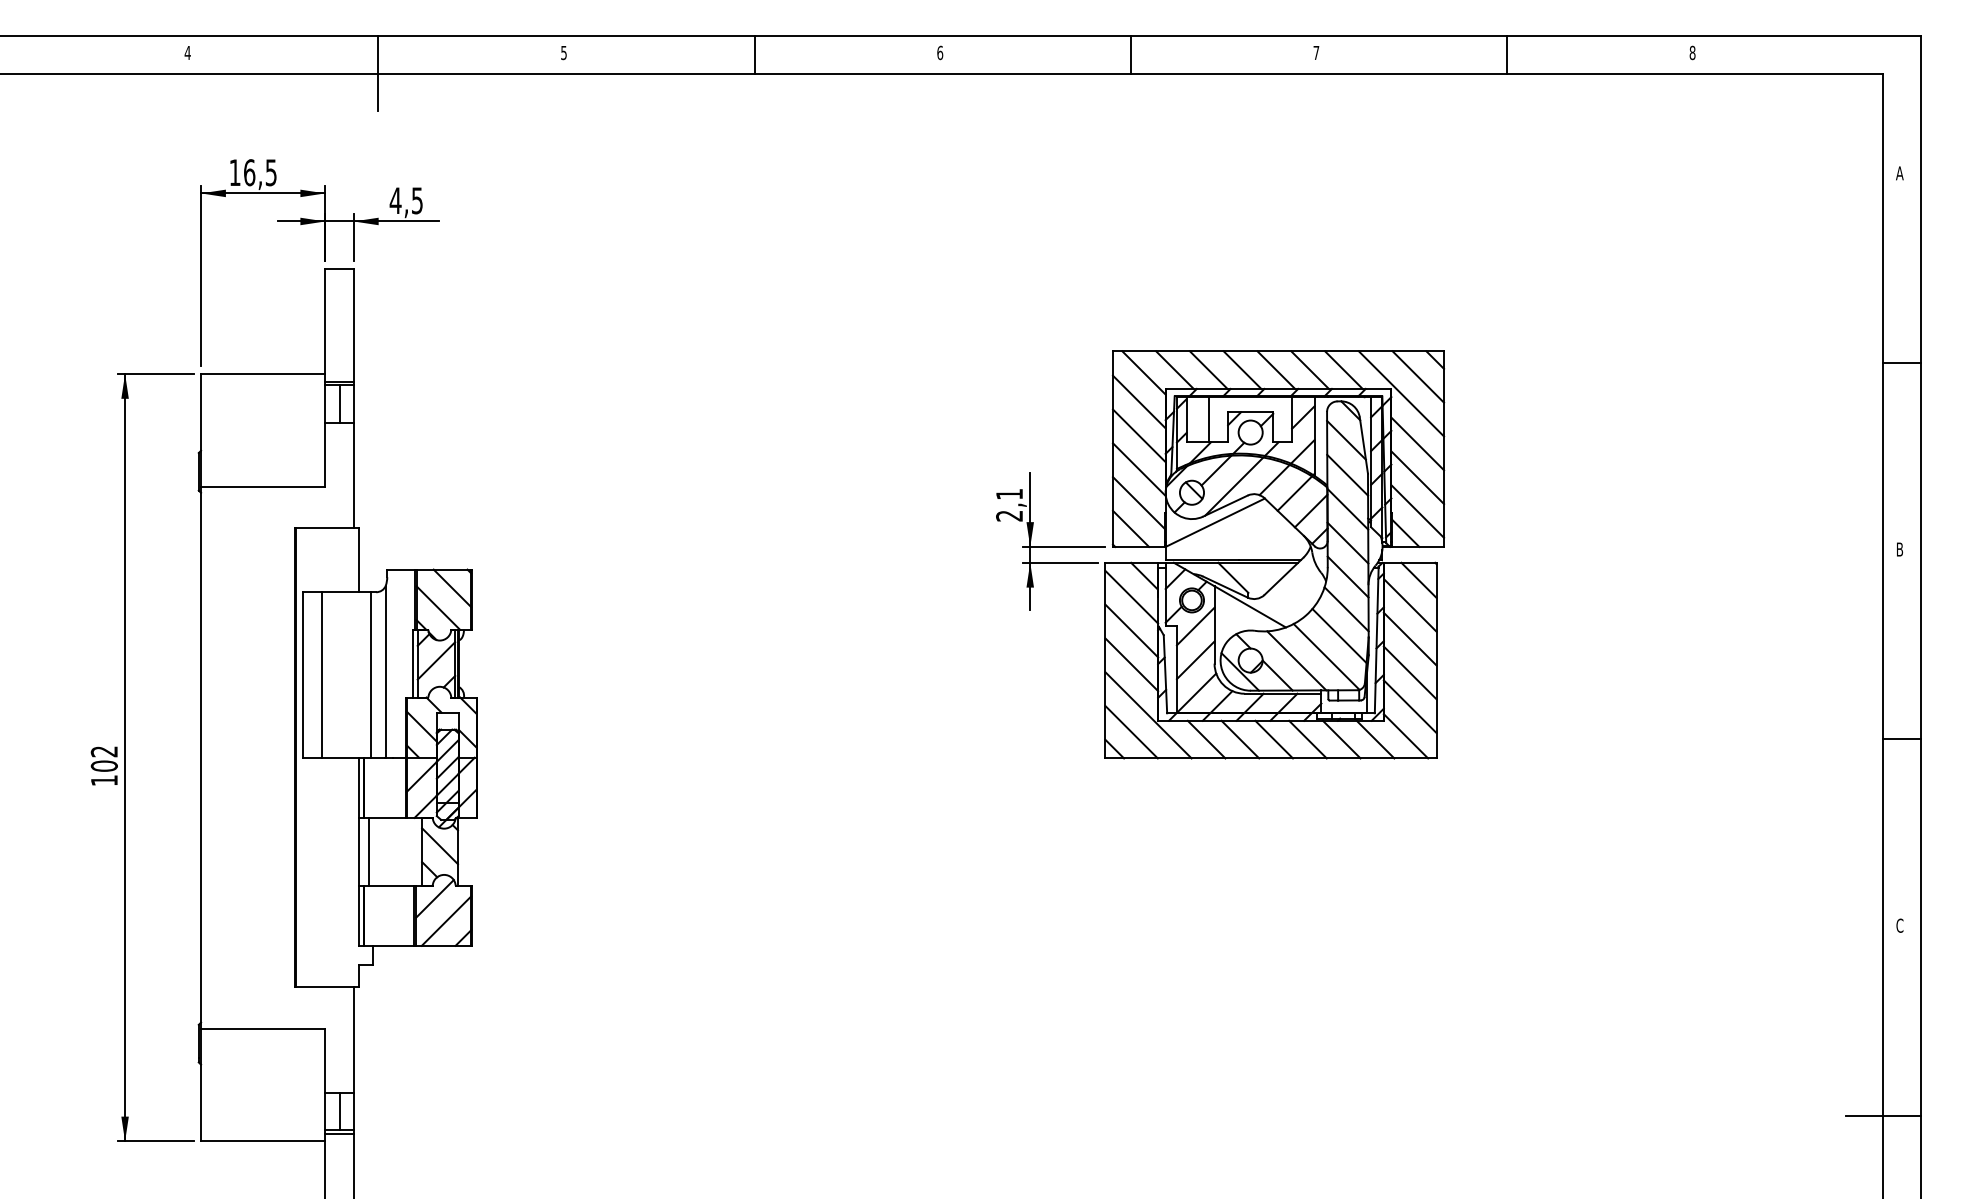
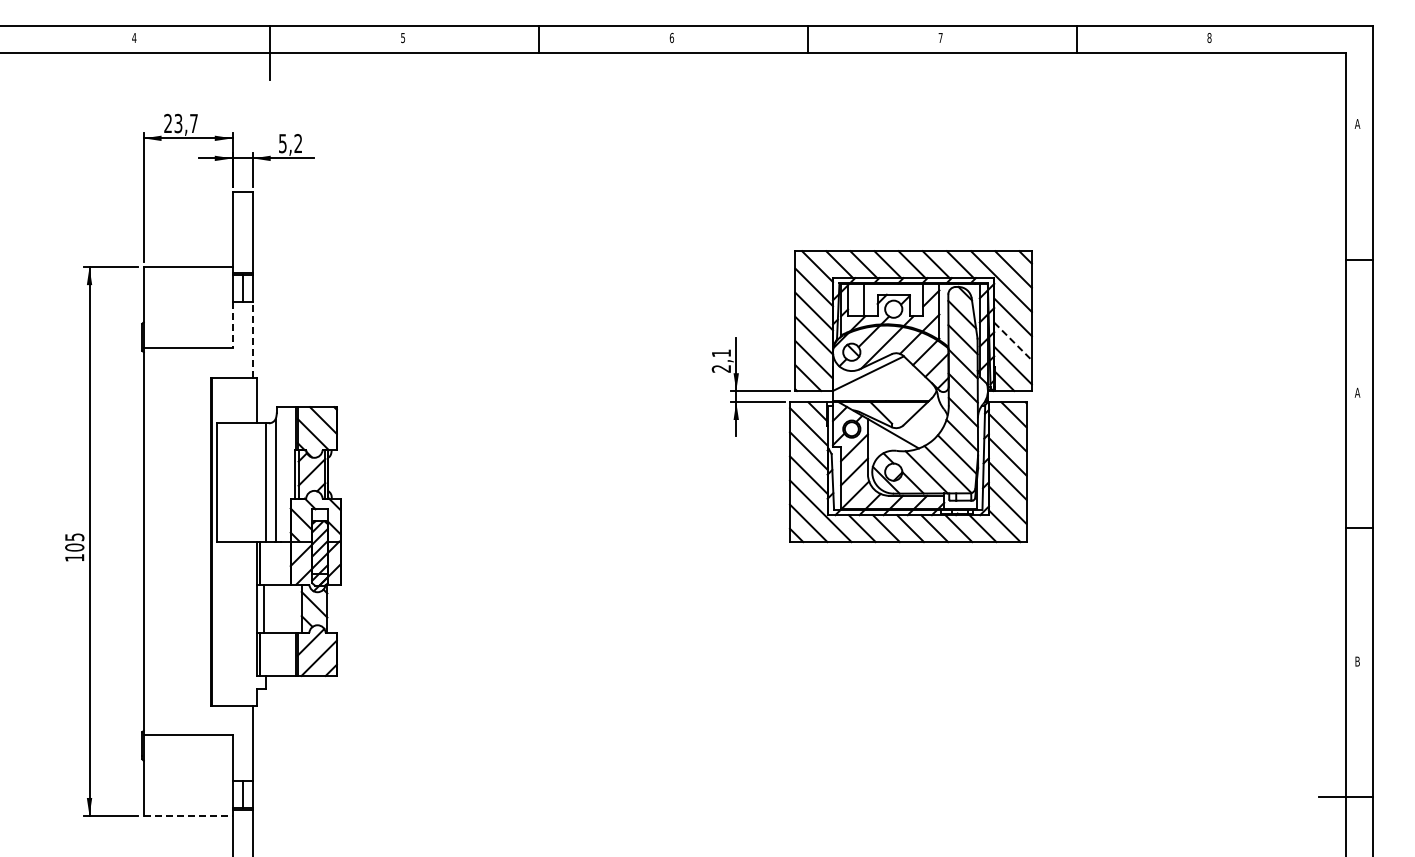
text: (252, 172) -> (180, 123), 16,5 -> 23,7
text: (406, 200) -> (290, 143), 4,5 -> 5,2
line: (325, 455) -> (232, 325), solid -> dashed
line: (353, 474) -> (252, 339), solid -> dashed
line: (1418, 477) -> (1013, 341), solid -> dashed
text: (1899, 549) -> (1357, 392), B -> A
line: (322, 675) -> (230, 482), removed
text: (104, 752) -> (74, 537), 102 -> 105
text: (1899, 925) -> (1357, 661), C -> B
line: (263, 1141) -> (188, 815), solid -> dashed

